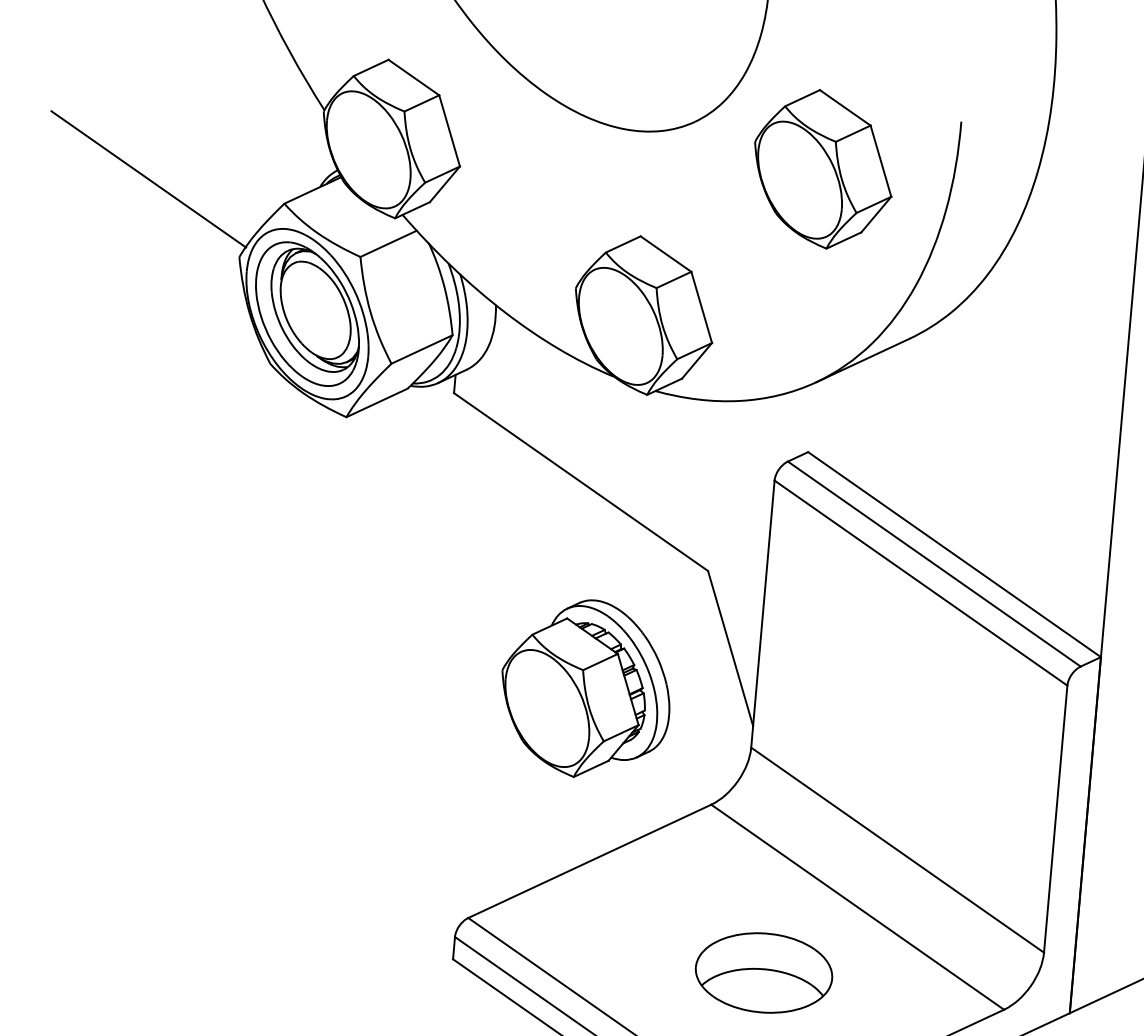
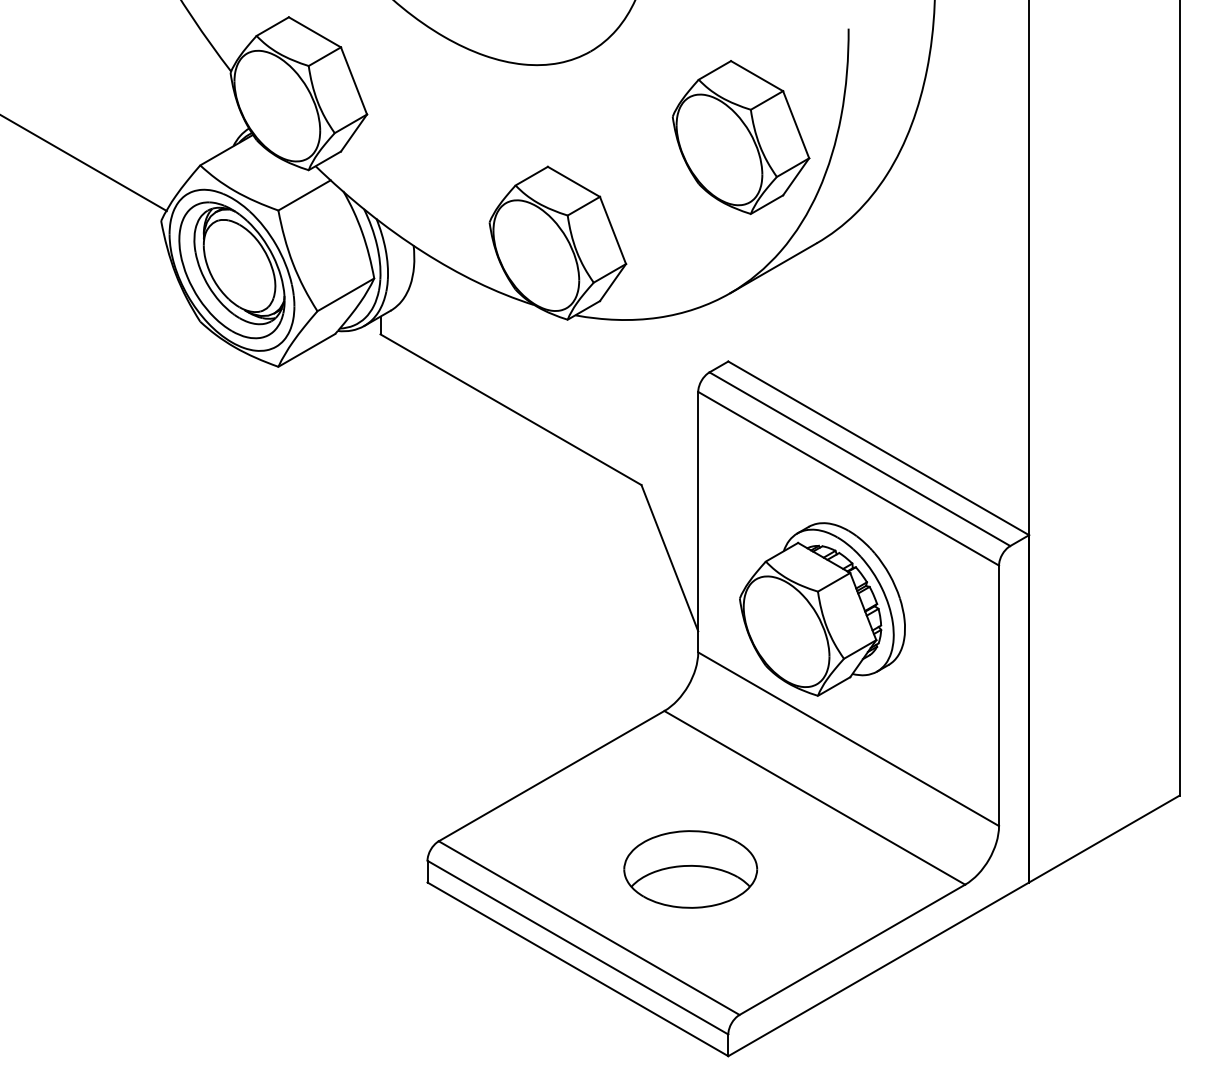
part: (822, 169) -> (740, 137), moved
part: (586, 688) -> (822, 609), moved
part: (763, 973) -> (690, 869), moved

